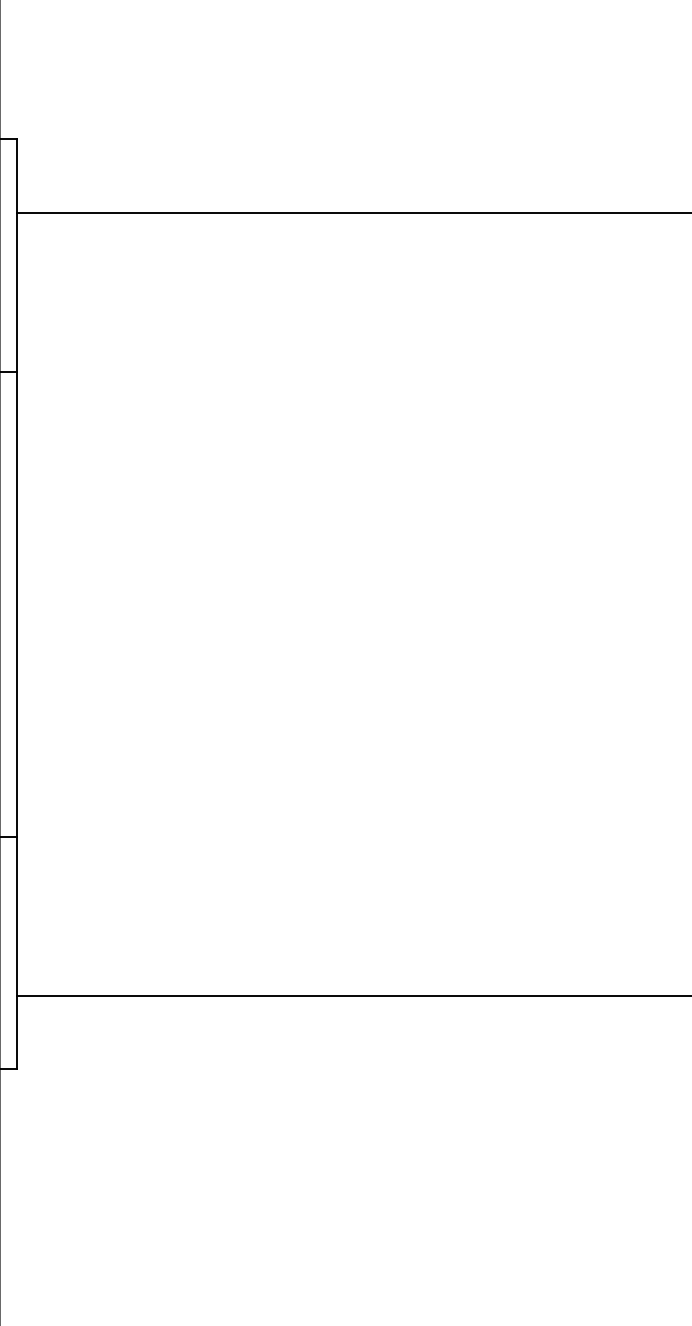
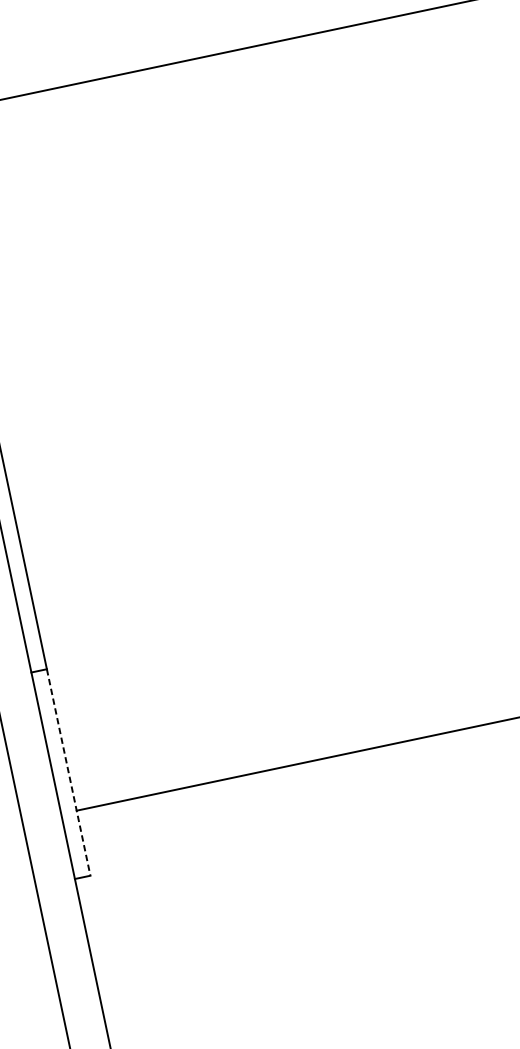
line: (17, 953) -> (69, 772), solid -> dashed

